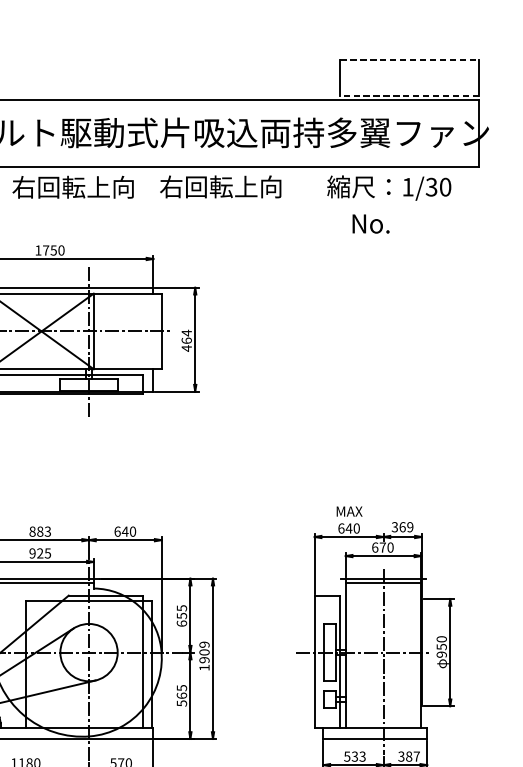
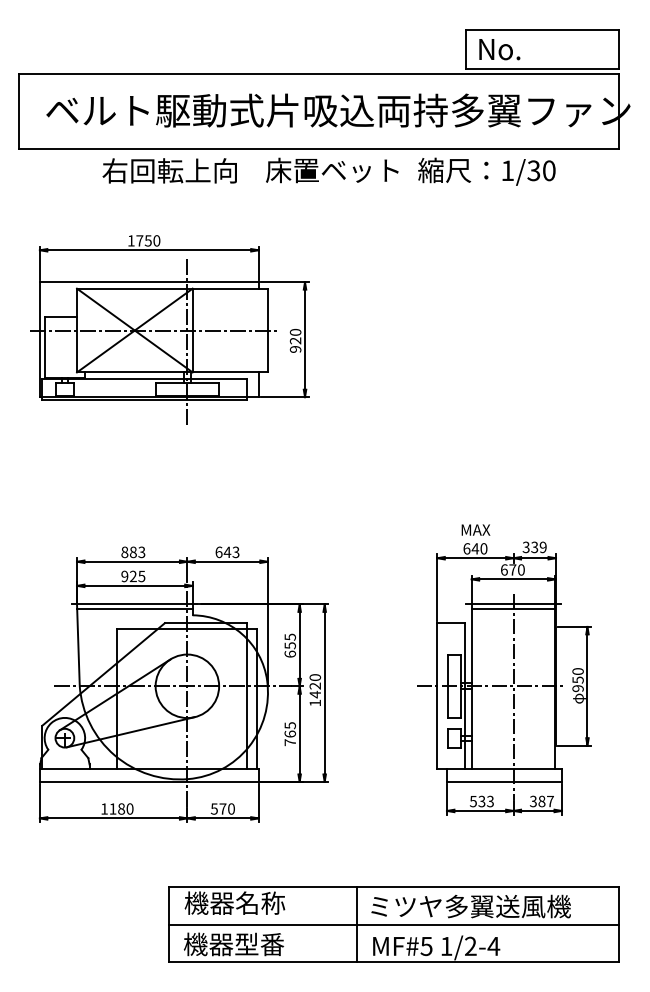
line: (409, 59) -> (542, 29), dashed -> solid
line: (409, 95) -> (542, 69), dashed -> solid
text: (220, 186) -> (333, 170), 右回転上向 -> 床置ベット
text: (388, 187) -> (486, 171), moved
text: (370, 223) -> (499, 49), moved
text: (186, 340) -> (295, 340), 464 -> 920
text: (402, 527) -> (534, 547), 369 -> 339
text: (132, 530) -> (235, 551), 640 -> 643
text: (204, 652) -> (315, 686), 1909 -> 1420
text: (181, 703) -> (289, 742), 565 -> 765

